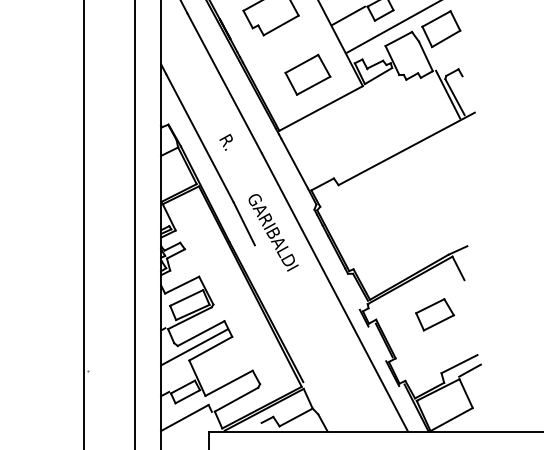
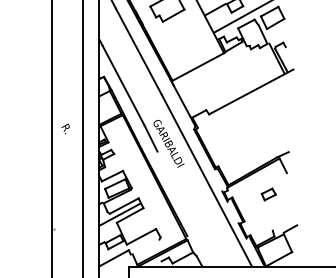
part: (308, 73) -> (190, 45), removed
text: (225, 141) -> (65, 128), moved
part: (434, 314) -> (268, 194), size x0.6
line: (458, 363) -> (283, 224), removed
line: (235, 398) -> (145, 246), removed

